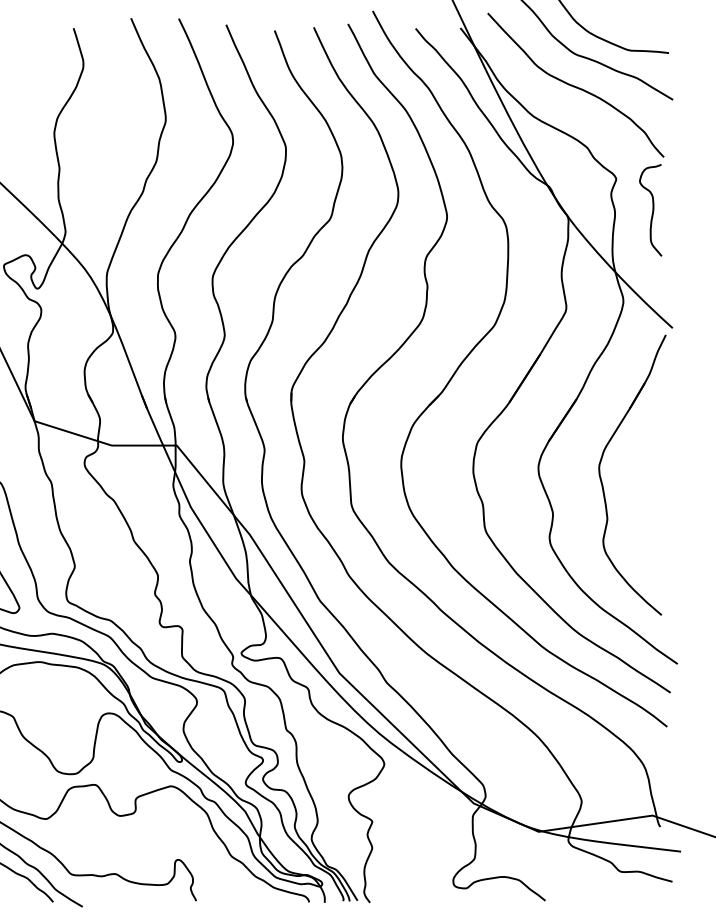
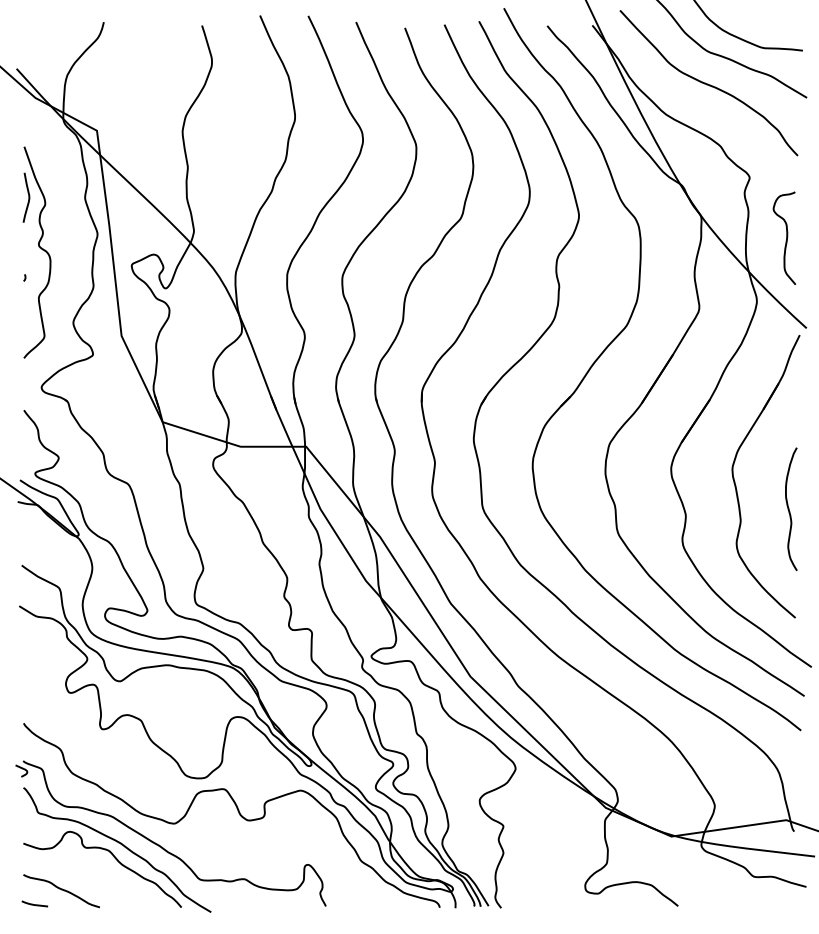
curve: (652, 209) -> (786, 237), moved
curve: (655, 507) -> (789, 509), added

